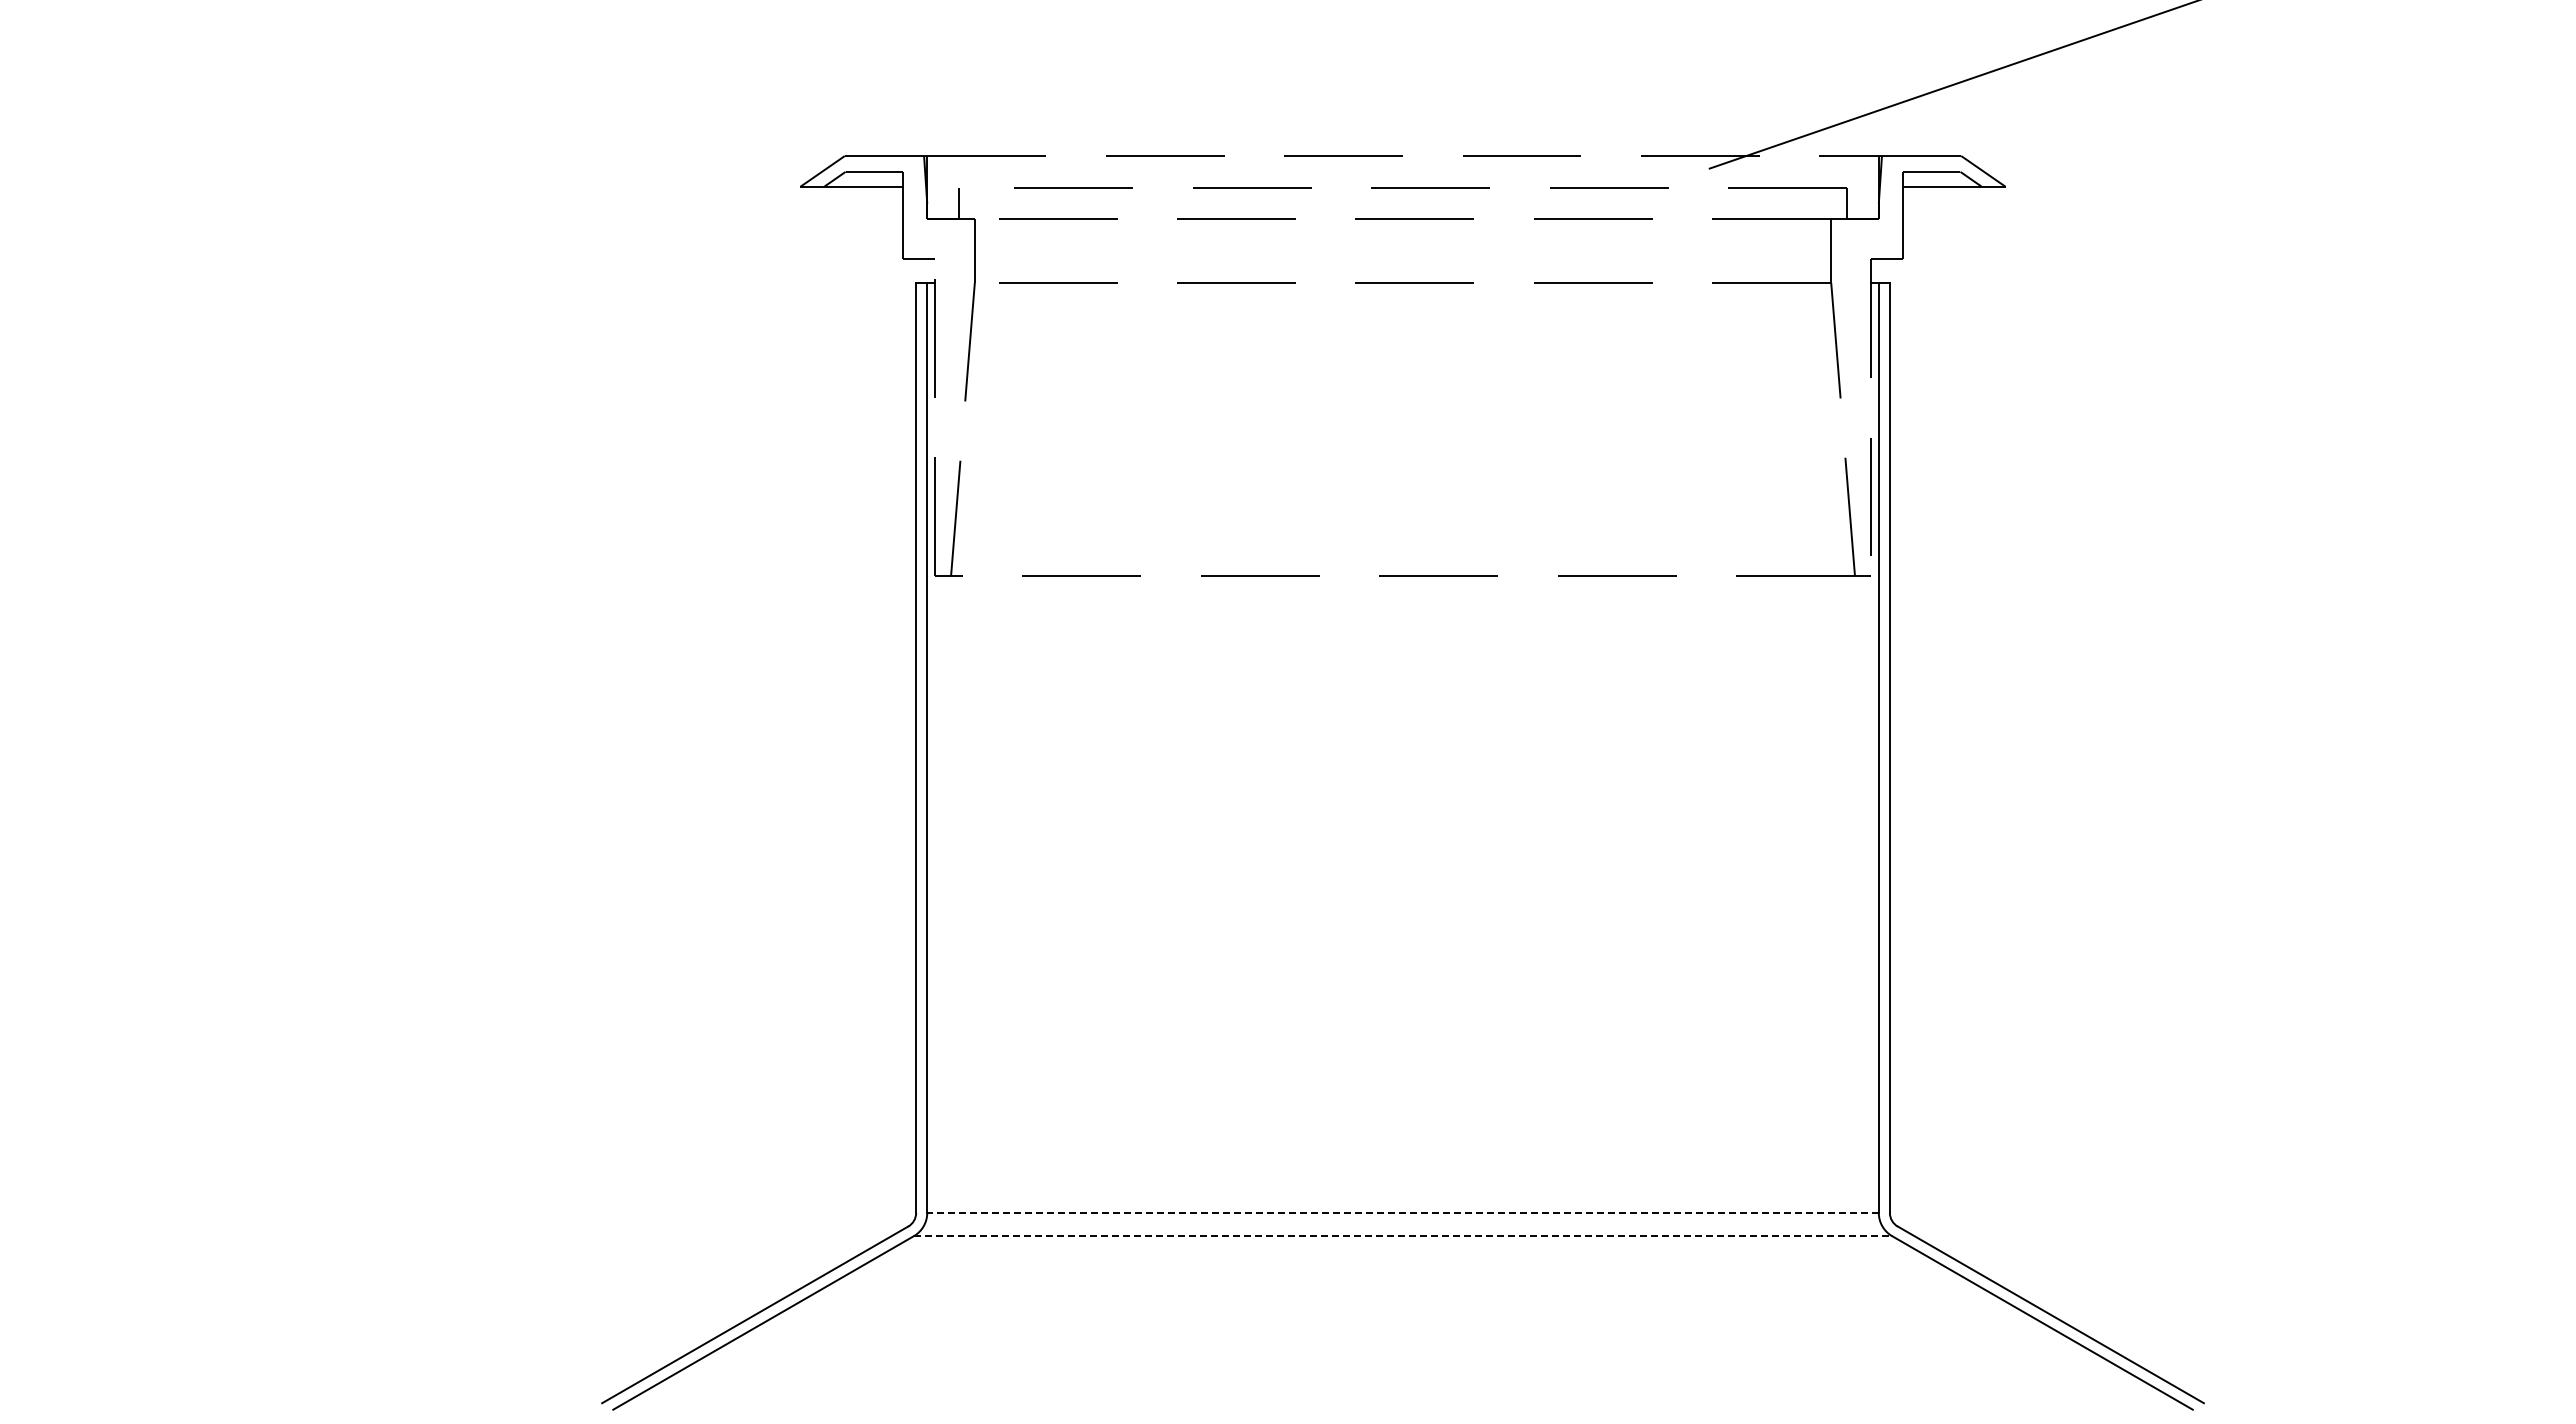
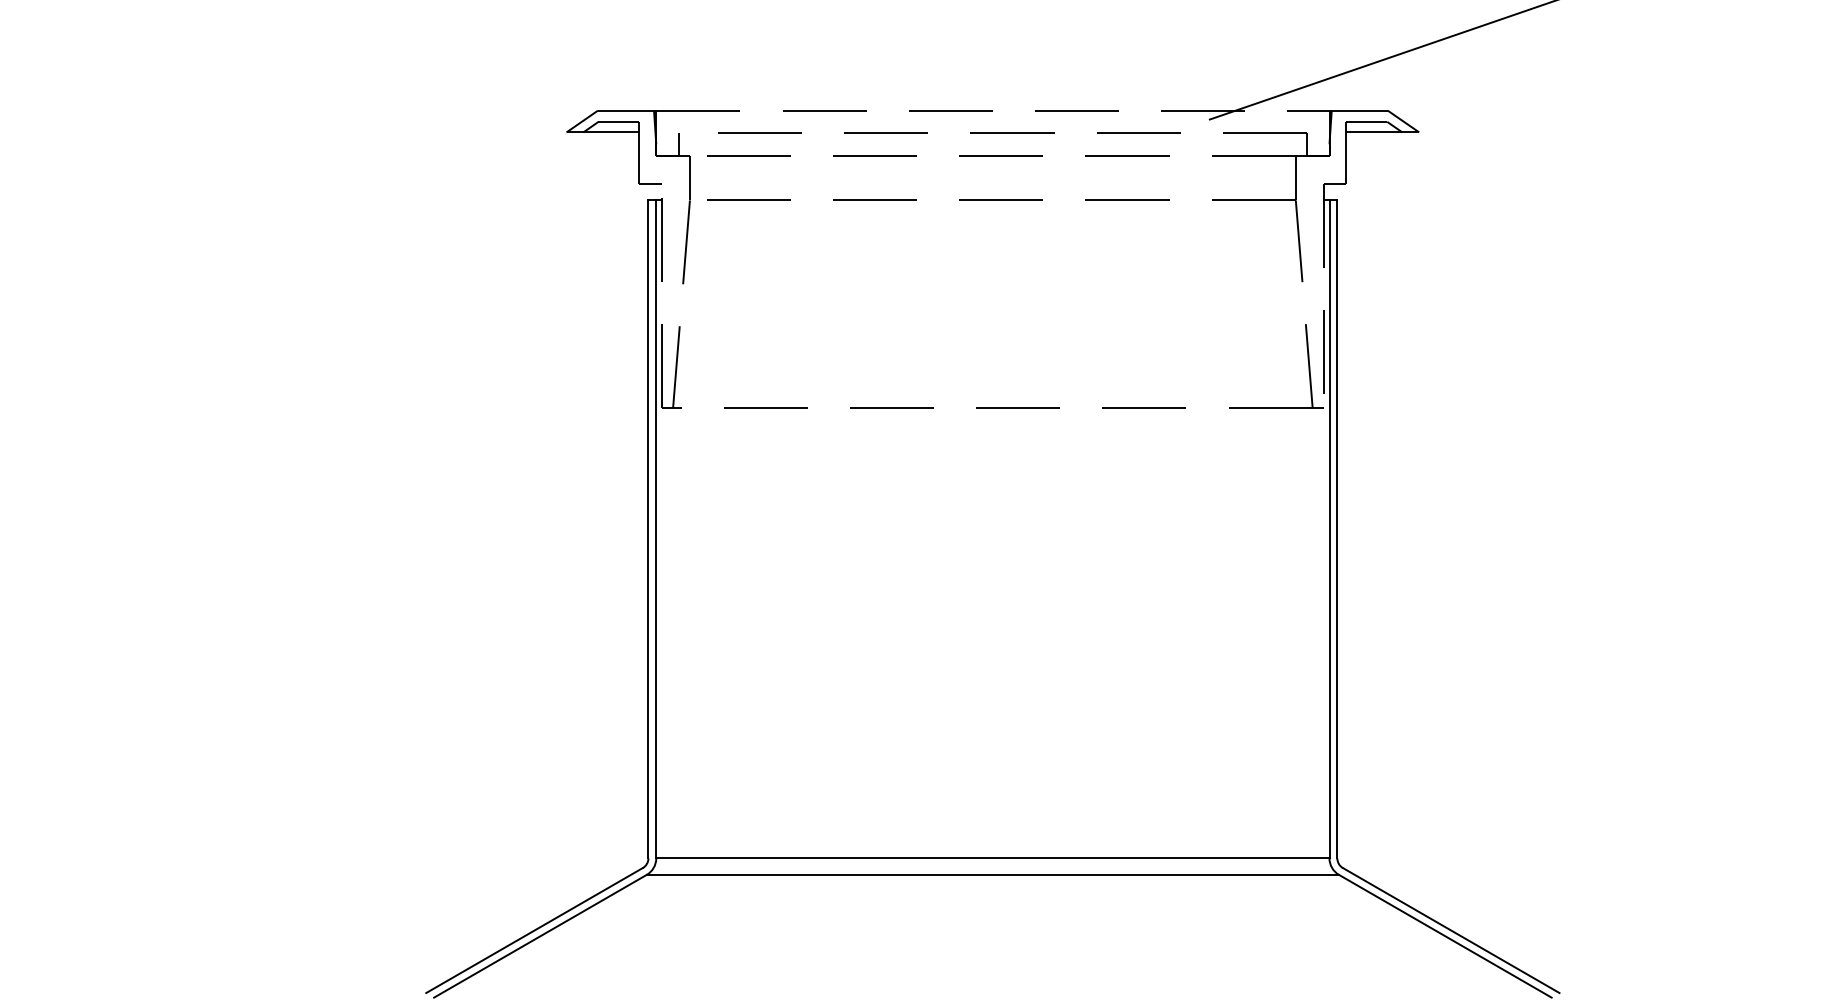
line: (1403, 1212) -> (993, 858), dashed -> solid
line: (1403, 1236) -> (993, 875), dashed -> solid

